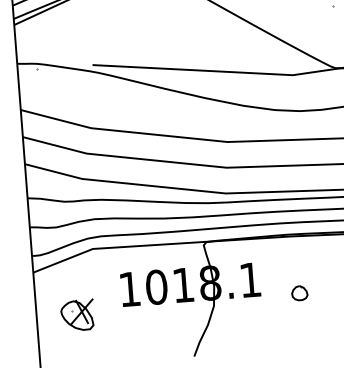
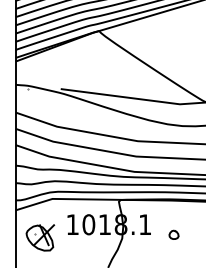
part: (77, 314) -> (40, 237), size x1.43

